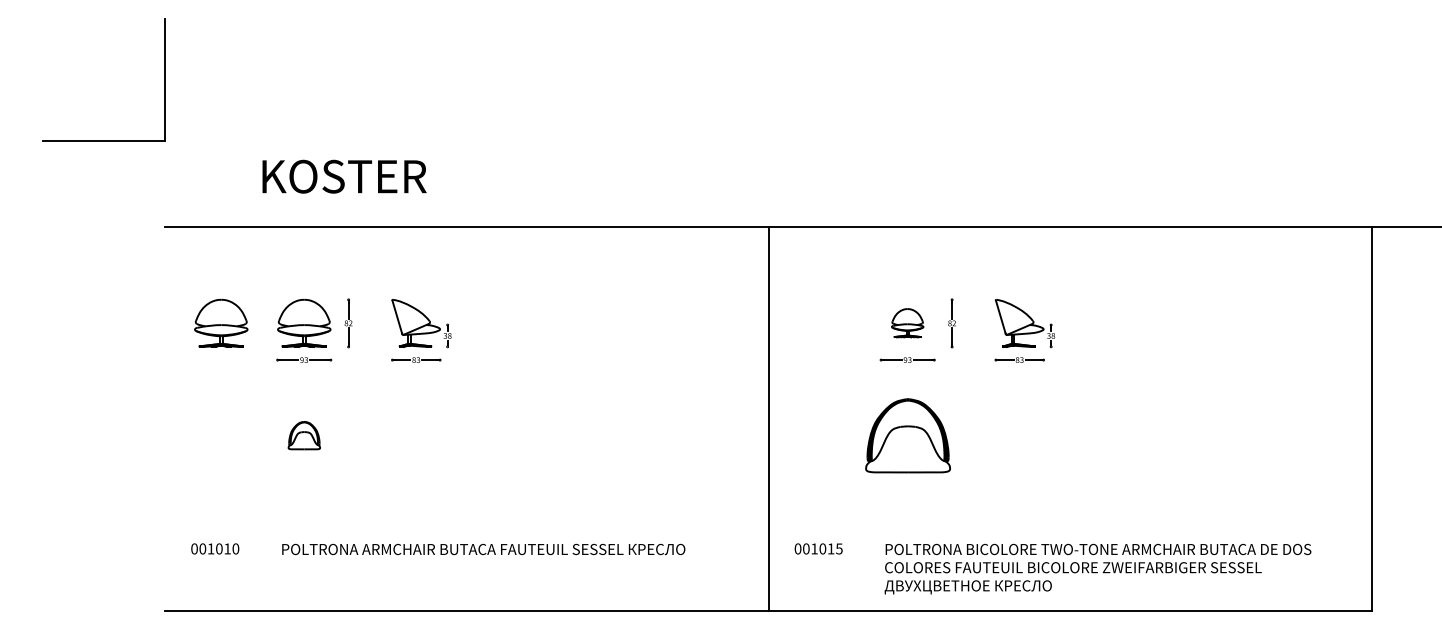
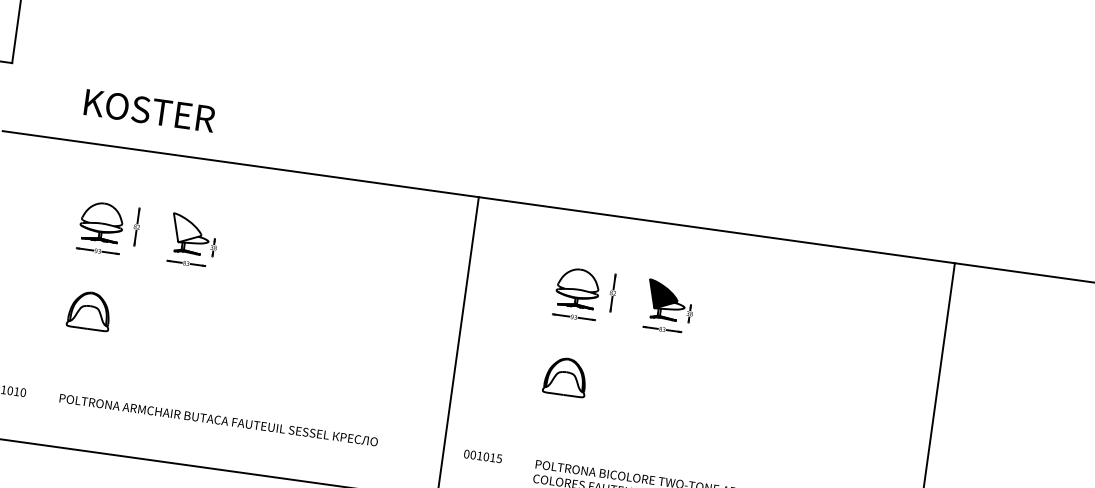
fill: (1014, 316) -> (662, 294), added
part: (221, 322) -> (36, 212), removed
part: (907, 322) -> (577, 287), size x1.67
part: (304, 435) -> (89, 310), size x1.67
part: (907, 435) -> (565, 376), size x0.62

